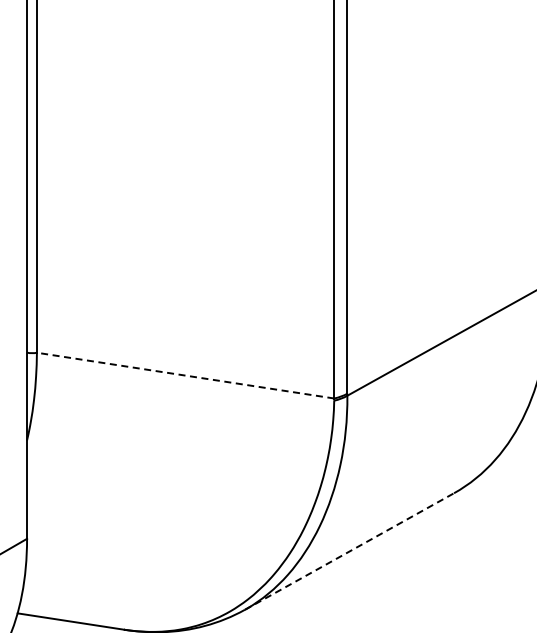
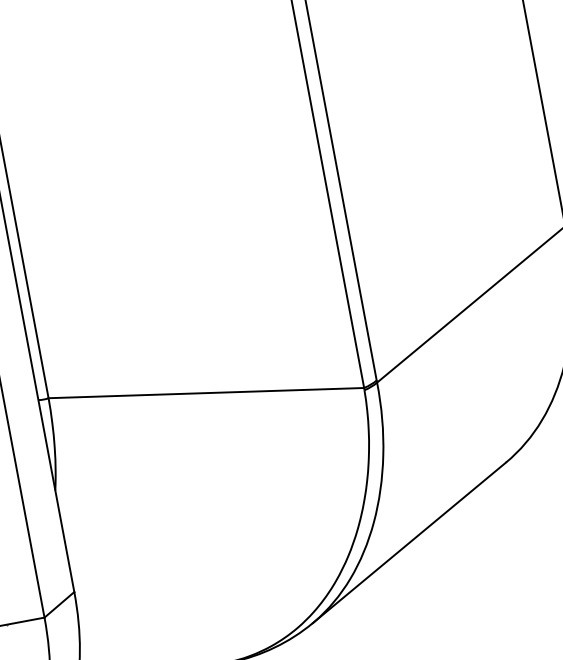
line: (185, 375) -> (206, 392), dashed -> solid
line: (349, 551) -> (409, 542), dashed -> solid

